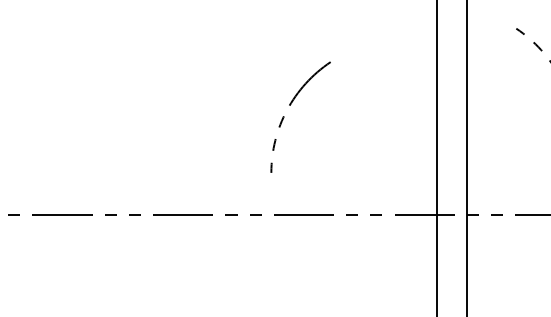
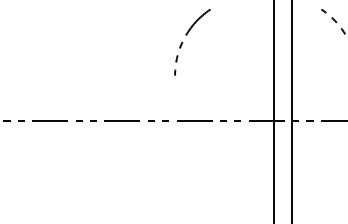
arc: (285, 117) -> (183, 42), moved

